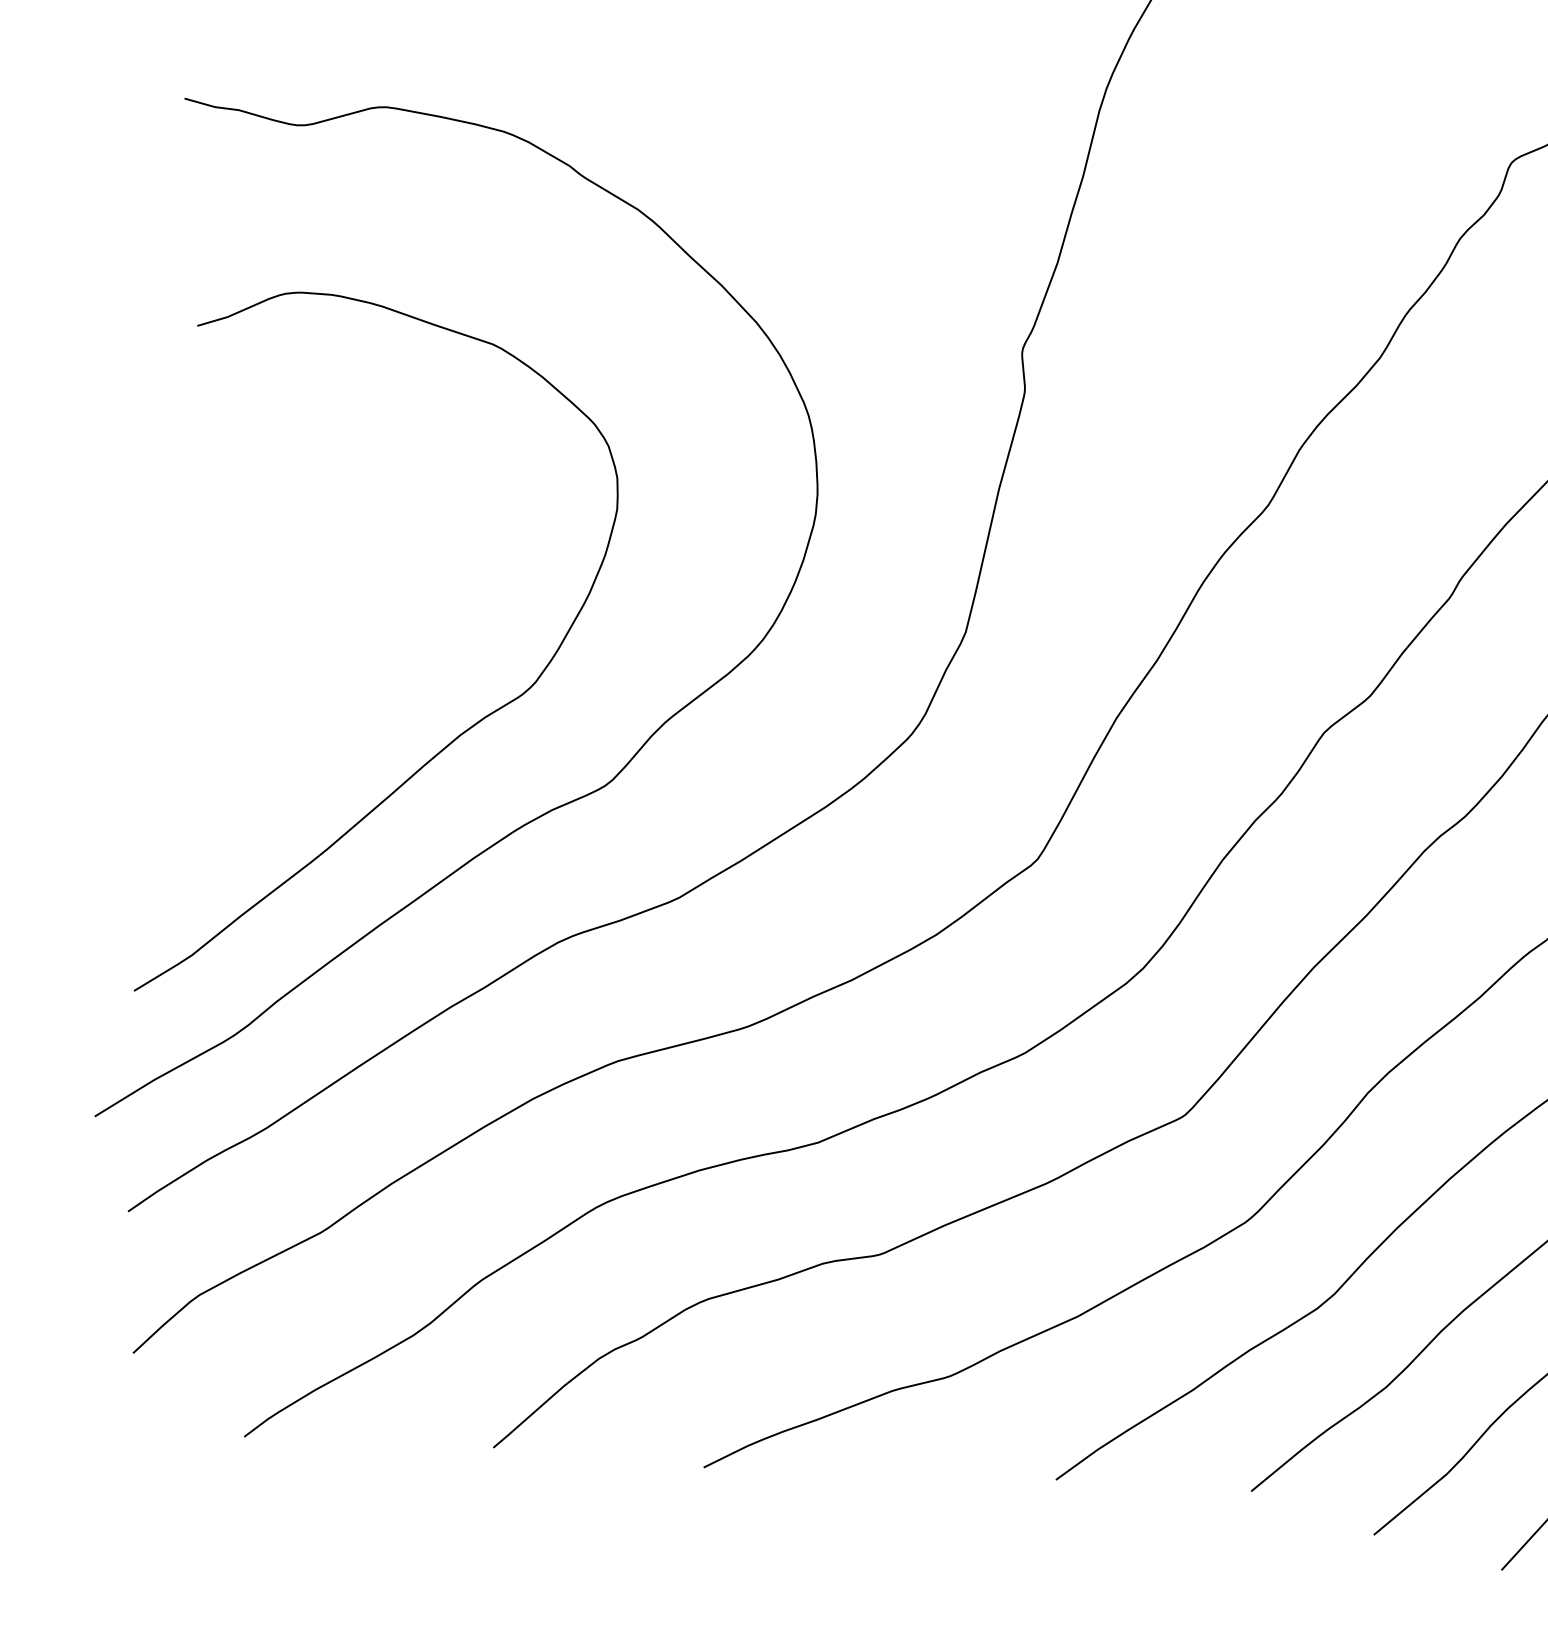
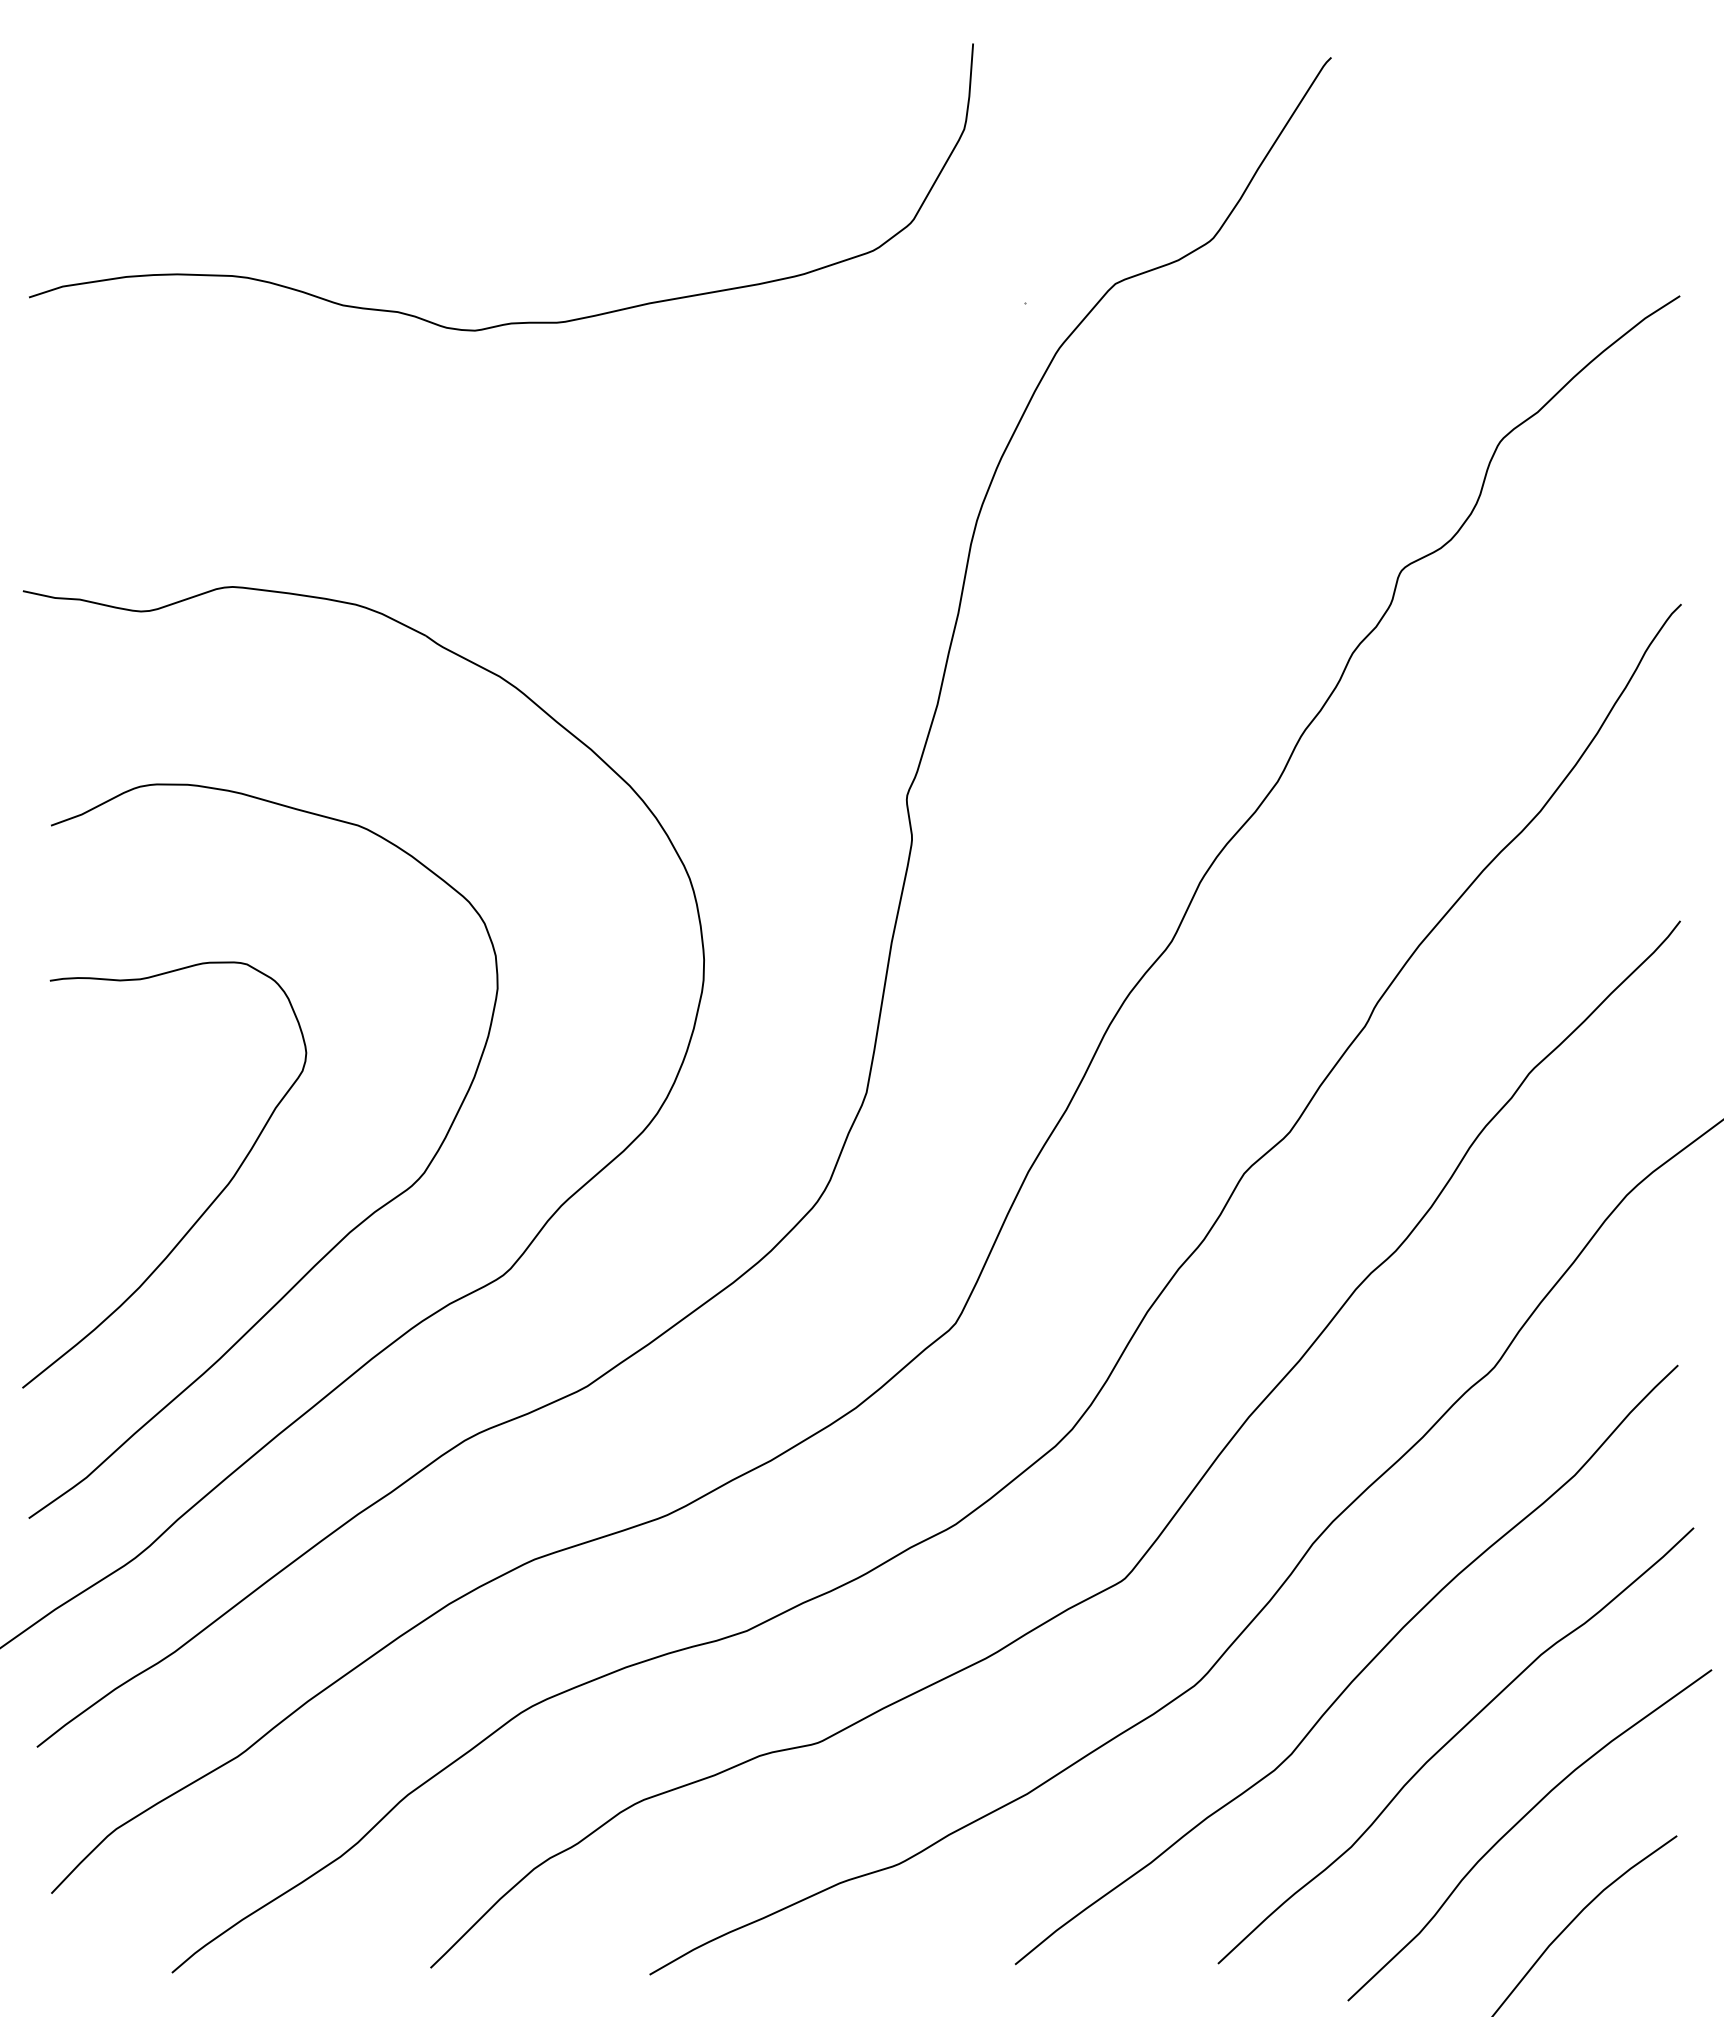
curve: (321, 705) -> (204, 1210), added

